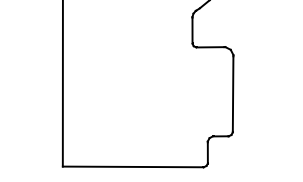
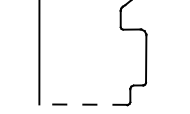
line: (131, 166) -> (82, 104), solid -> dashed

